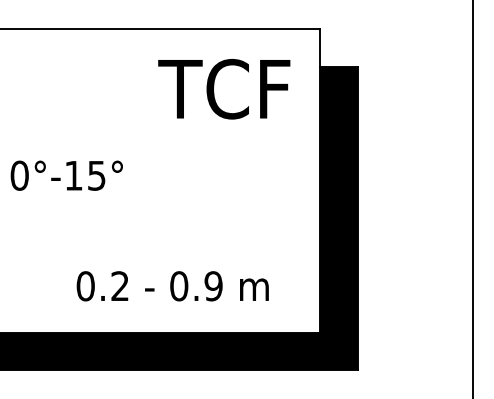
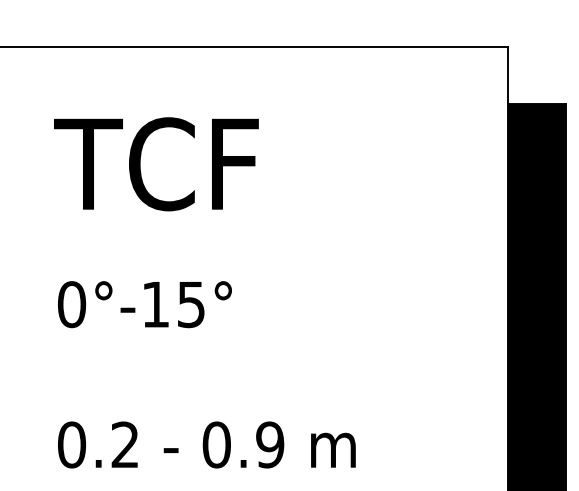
text: (224, 89) -> (156, 164), moved
text: (66, 175) -> (144, 304), moved
text: (172, 286) -> (206, 445), moved

